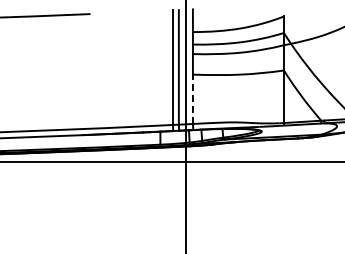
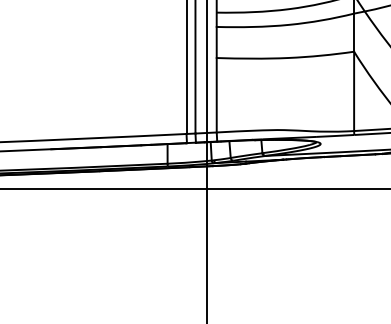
line: (192, 99) -> (216, 95), dashed -> solid

